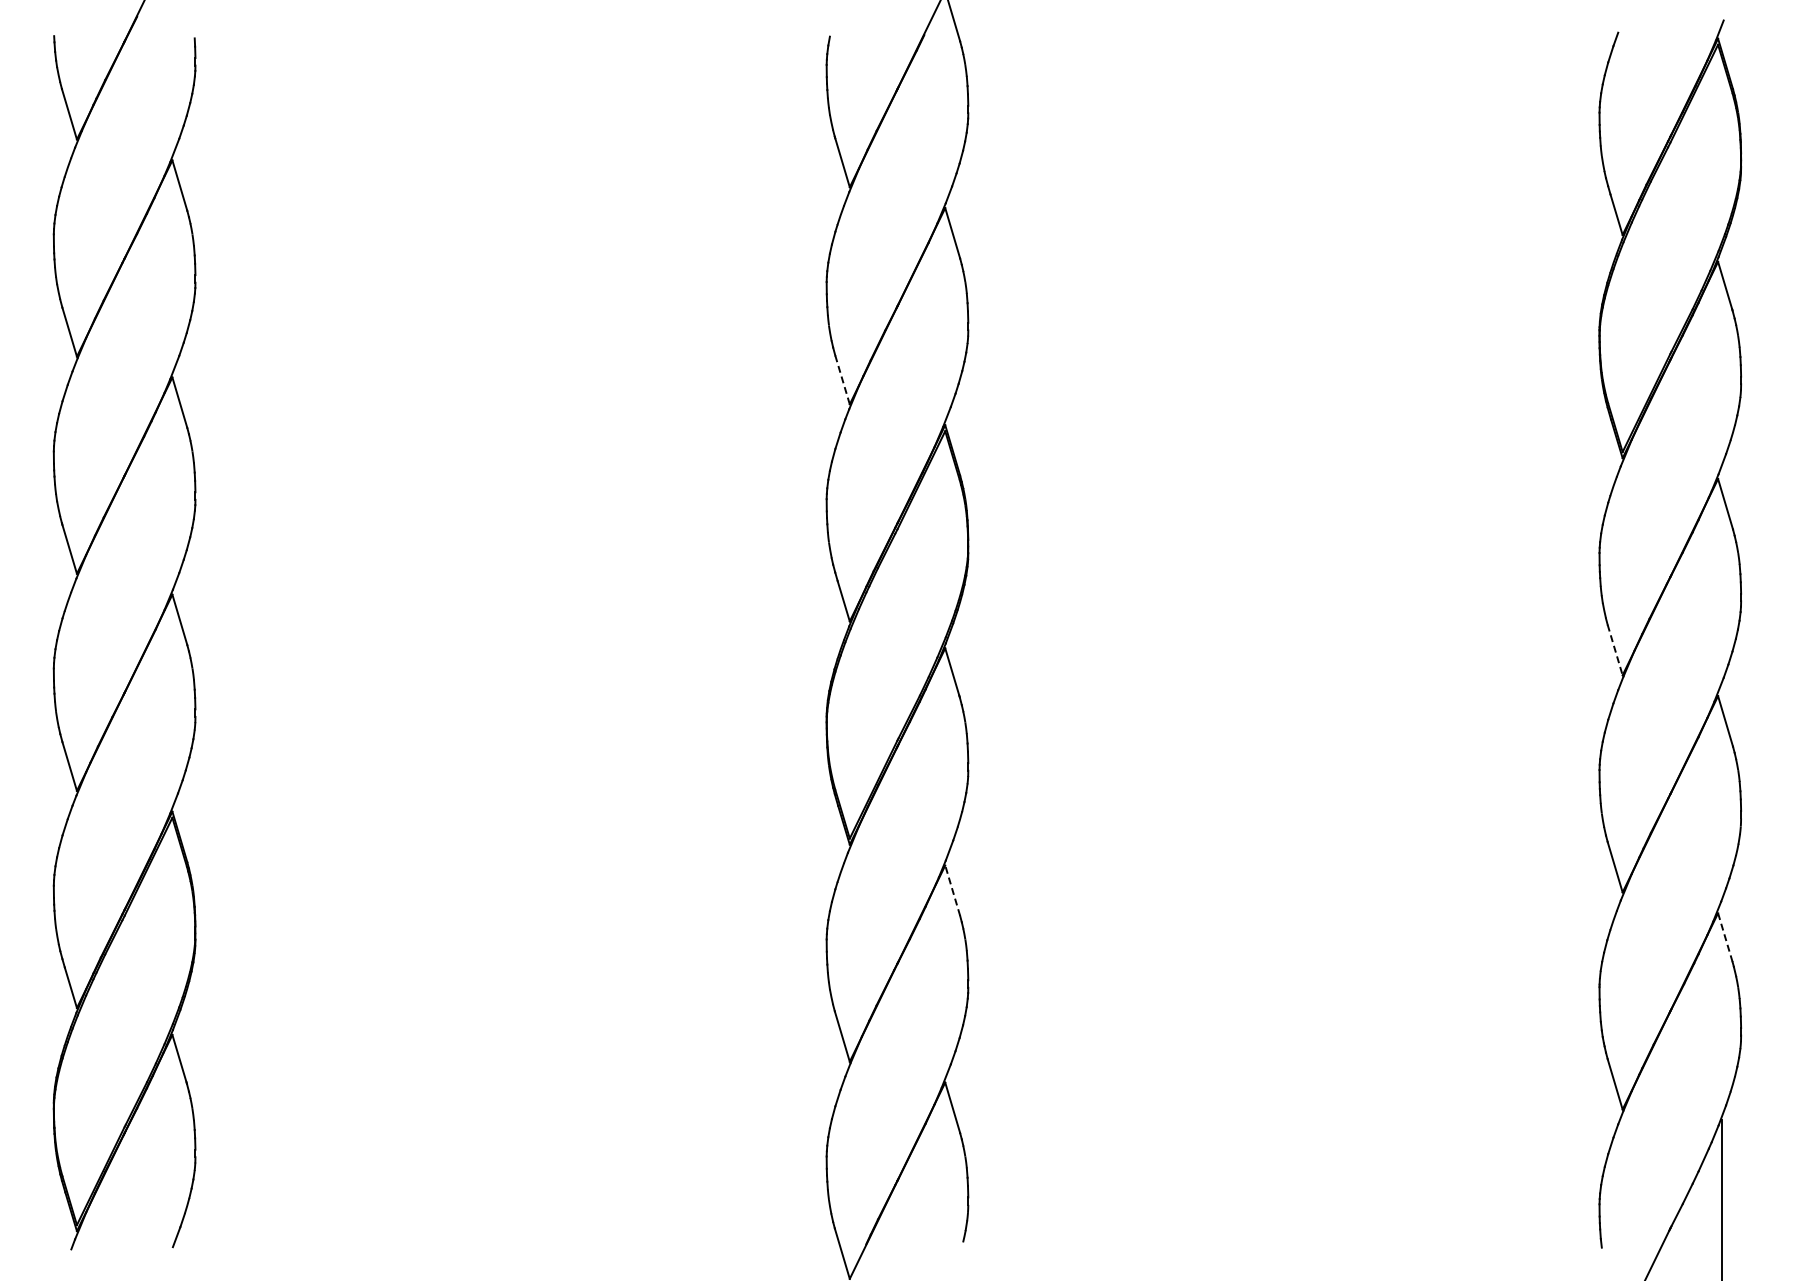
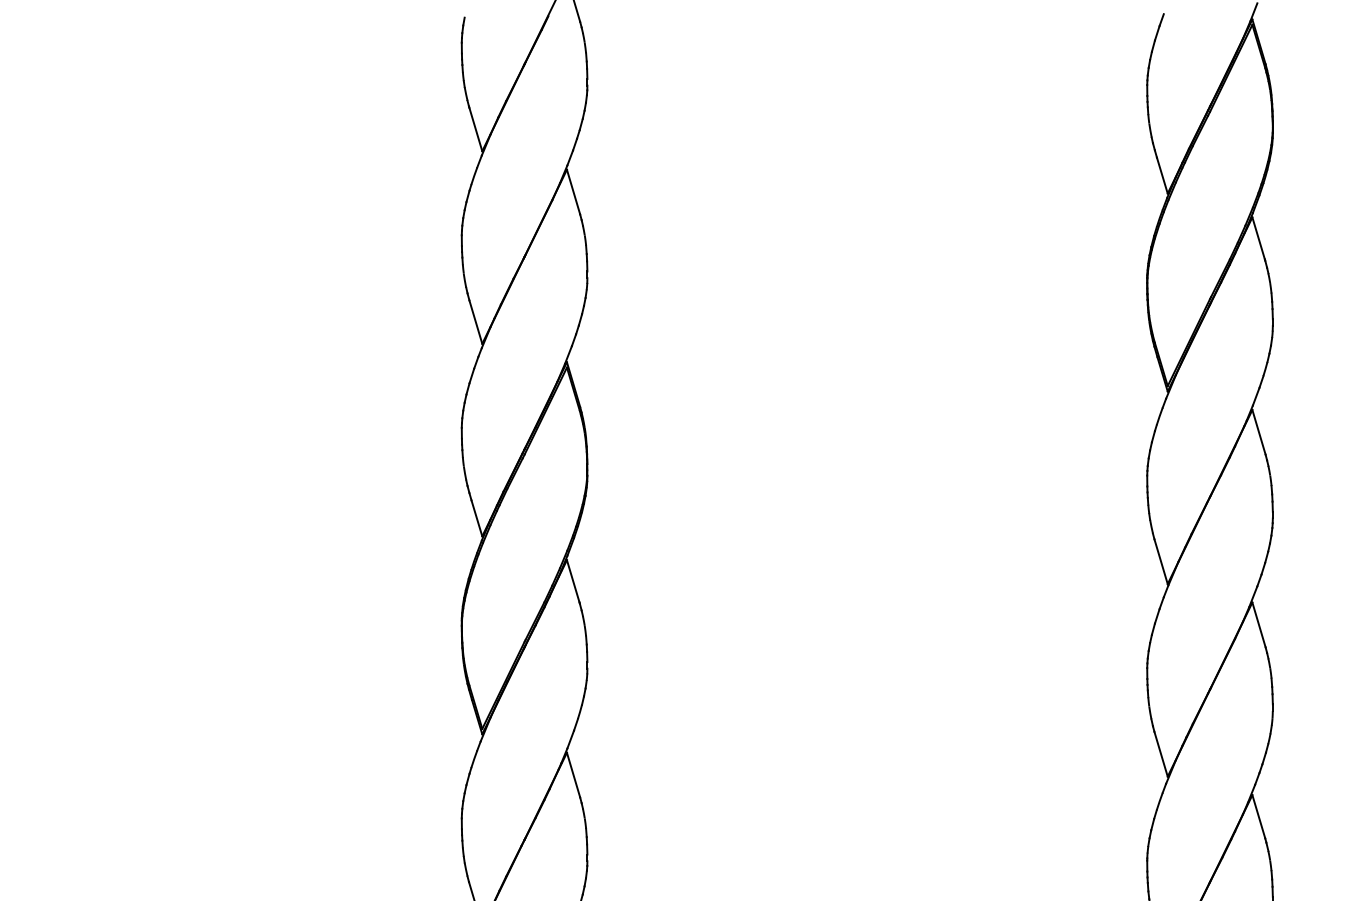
line: (842, 379) -> (475, 321), dashed -> solid
line: (1615, 650) -> (1161, 562), dashed -> solid
line: (952, 890) -> (573, 774), dashed -> solid
line: (1725, 937) -> (1258, 816), dashed -> solid

